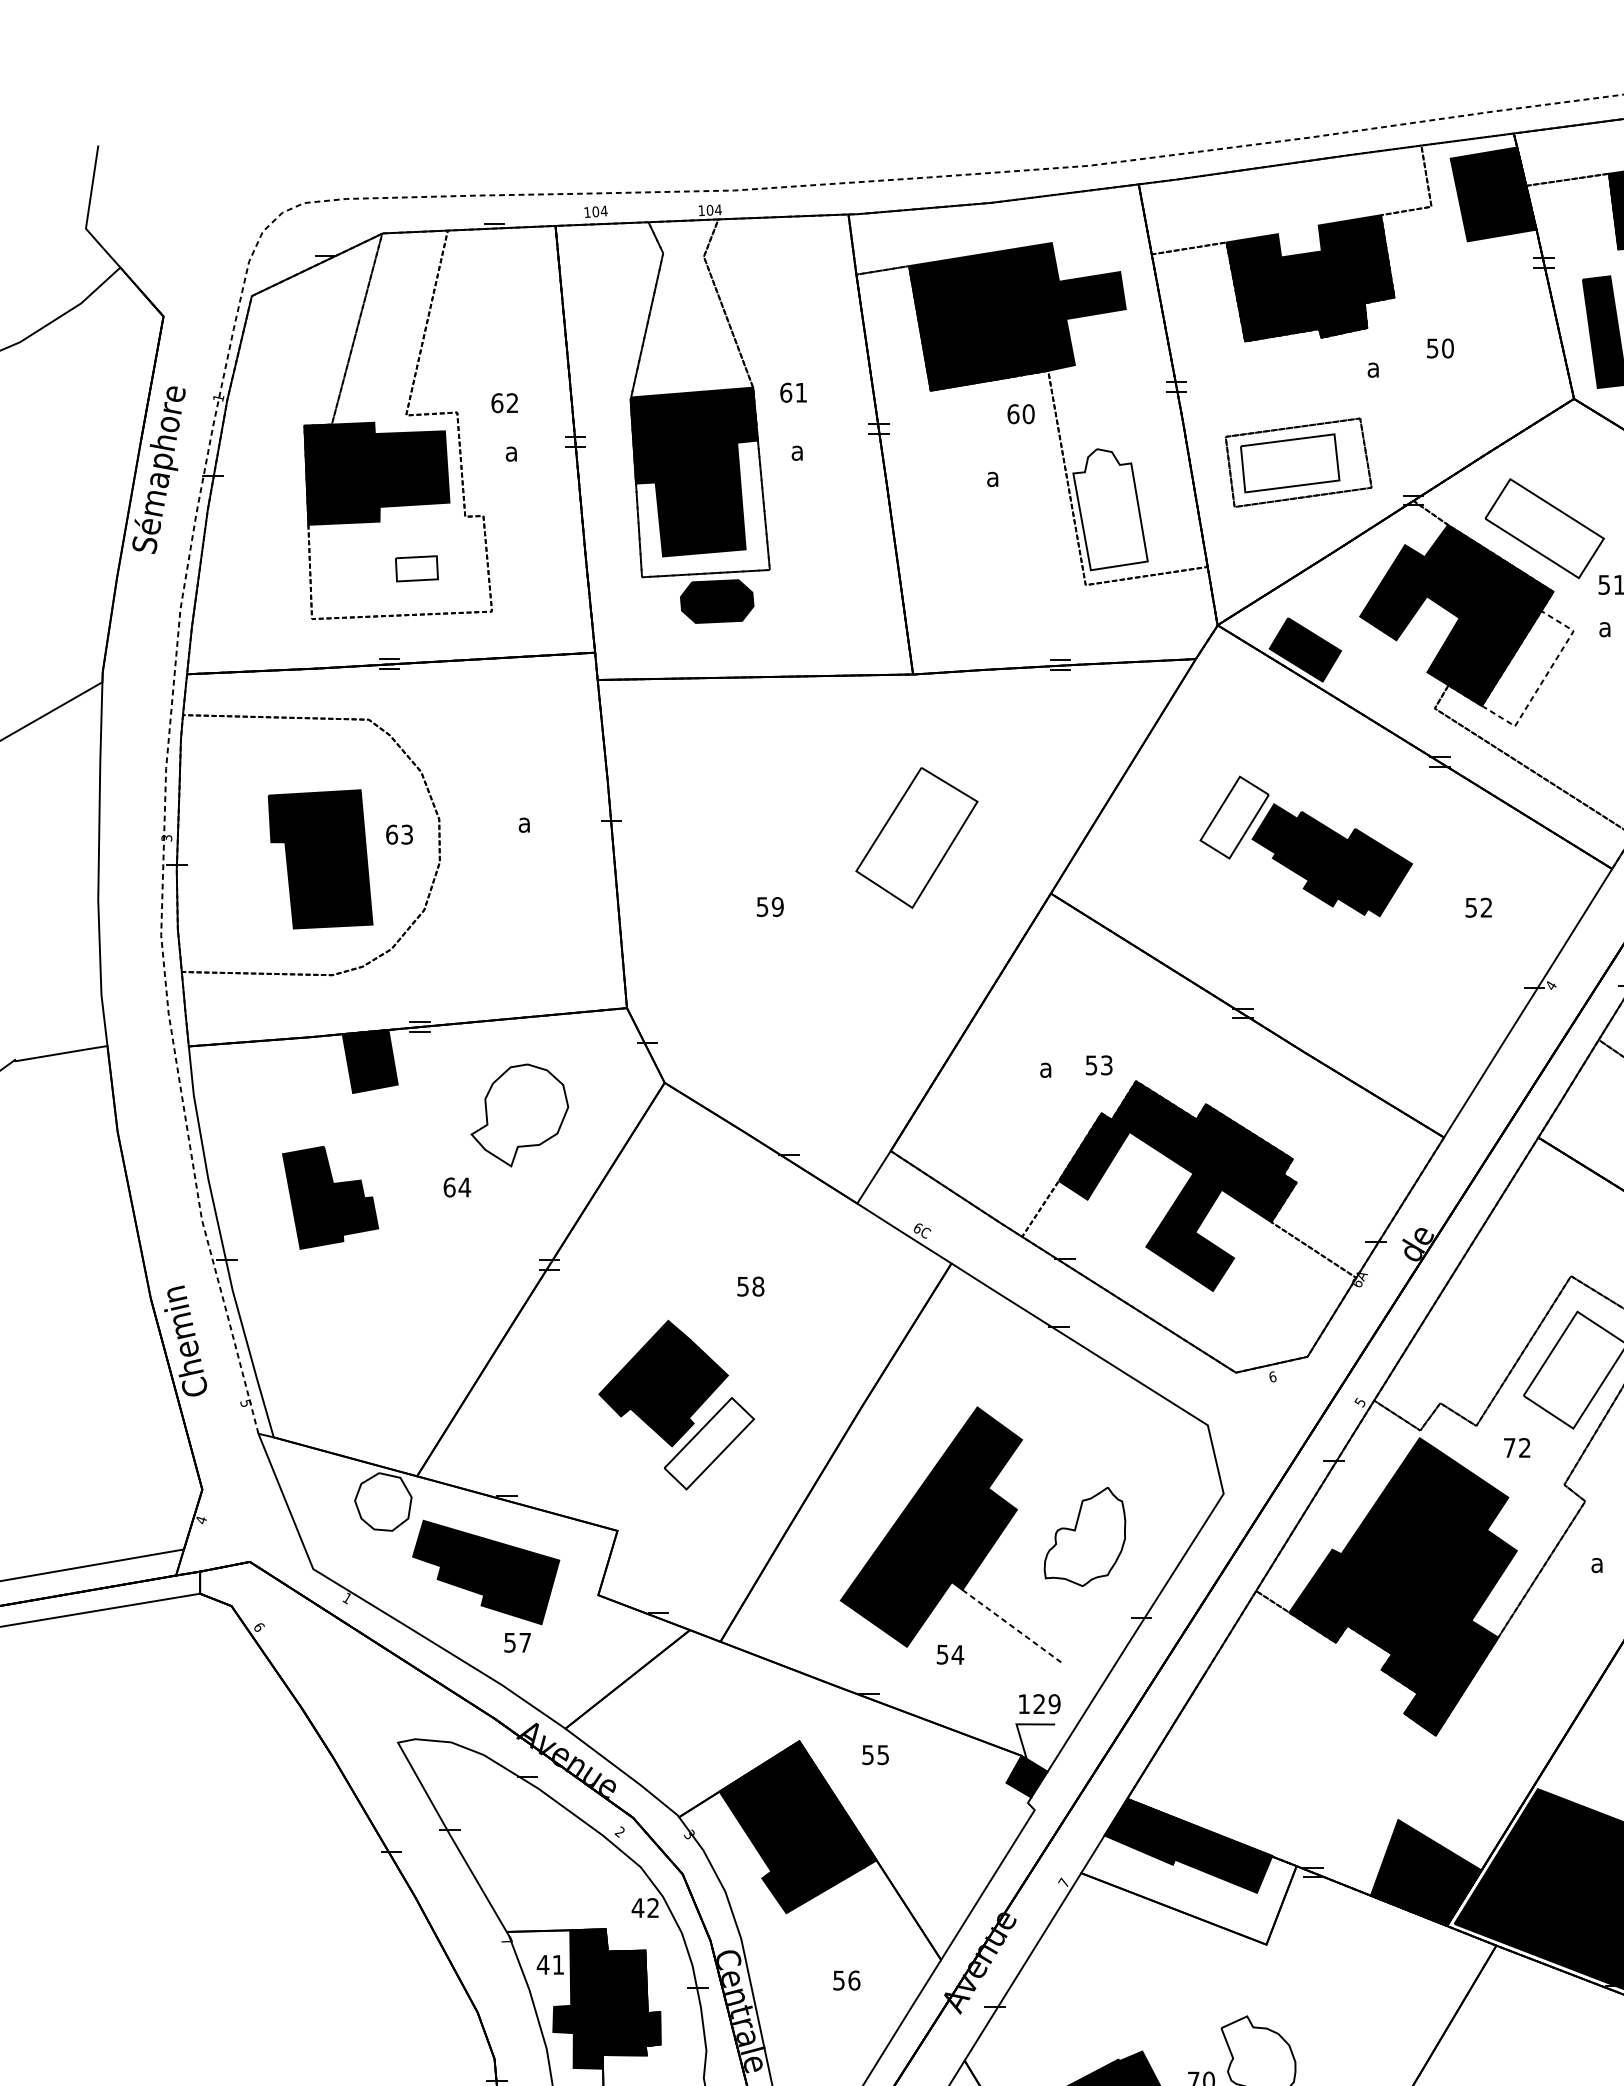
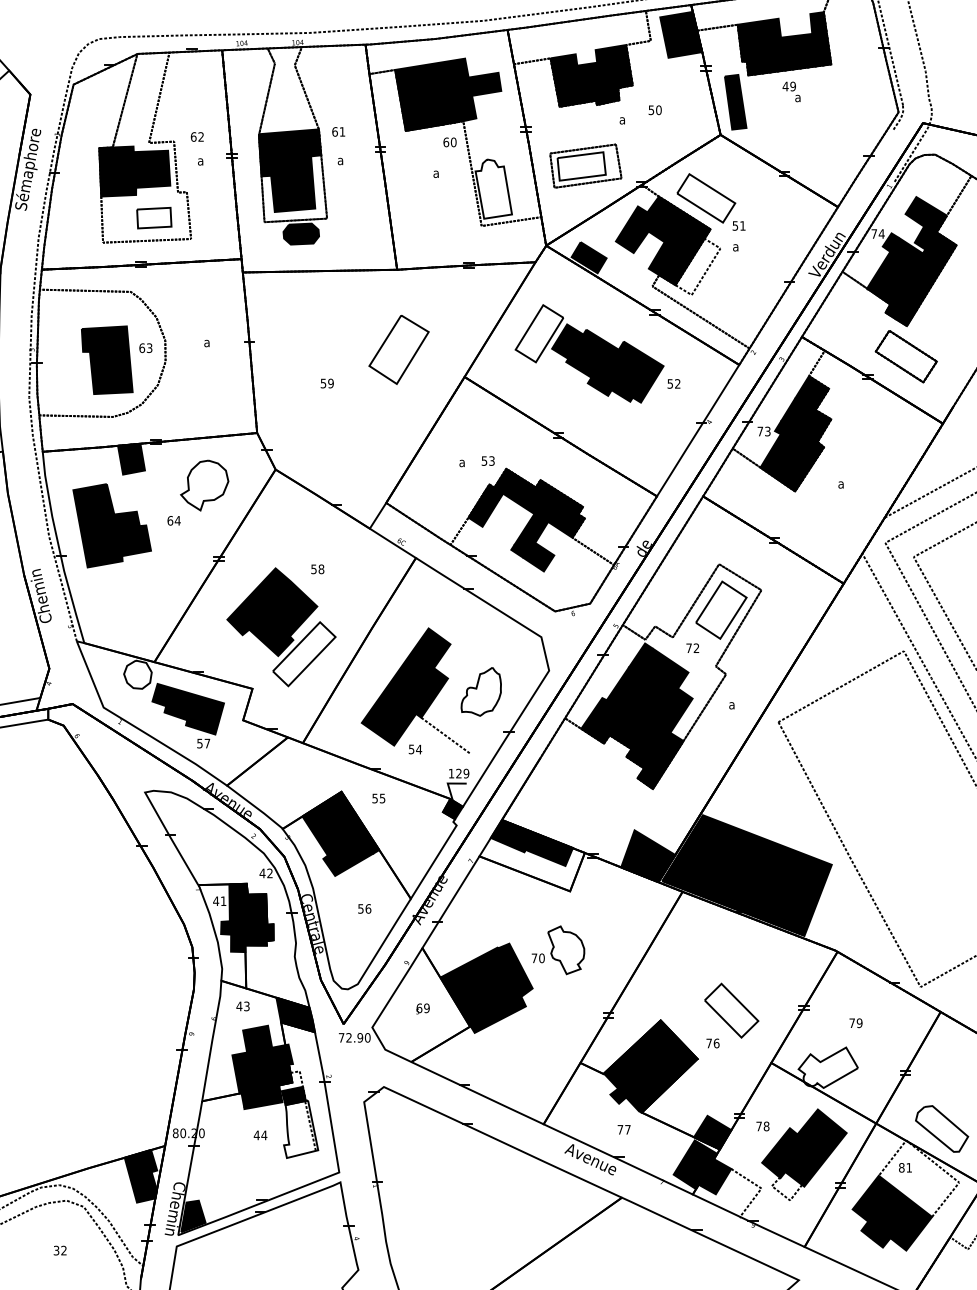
part: (417, 567) -> (154, 217), size x1.67
part: (1306, 845) -> (589, 353), size x1.43
part: (329, 1197) -> (111, 525), size x1.67
part: (676, 1405) -> (281, 627), size x1.43

